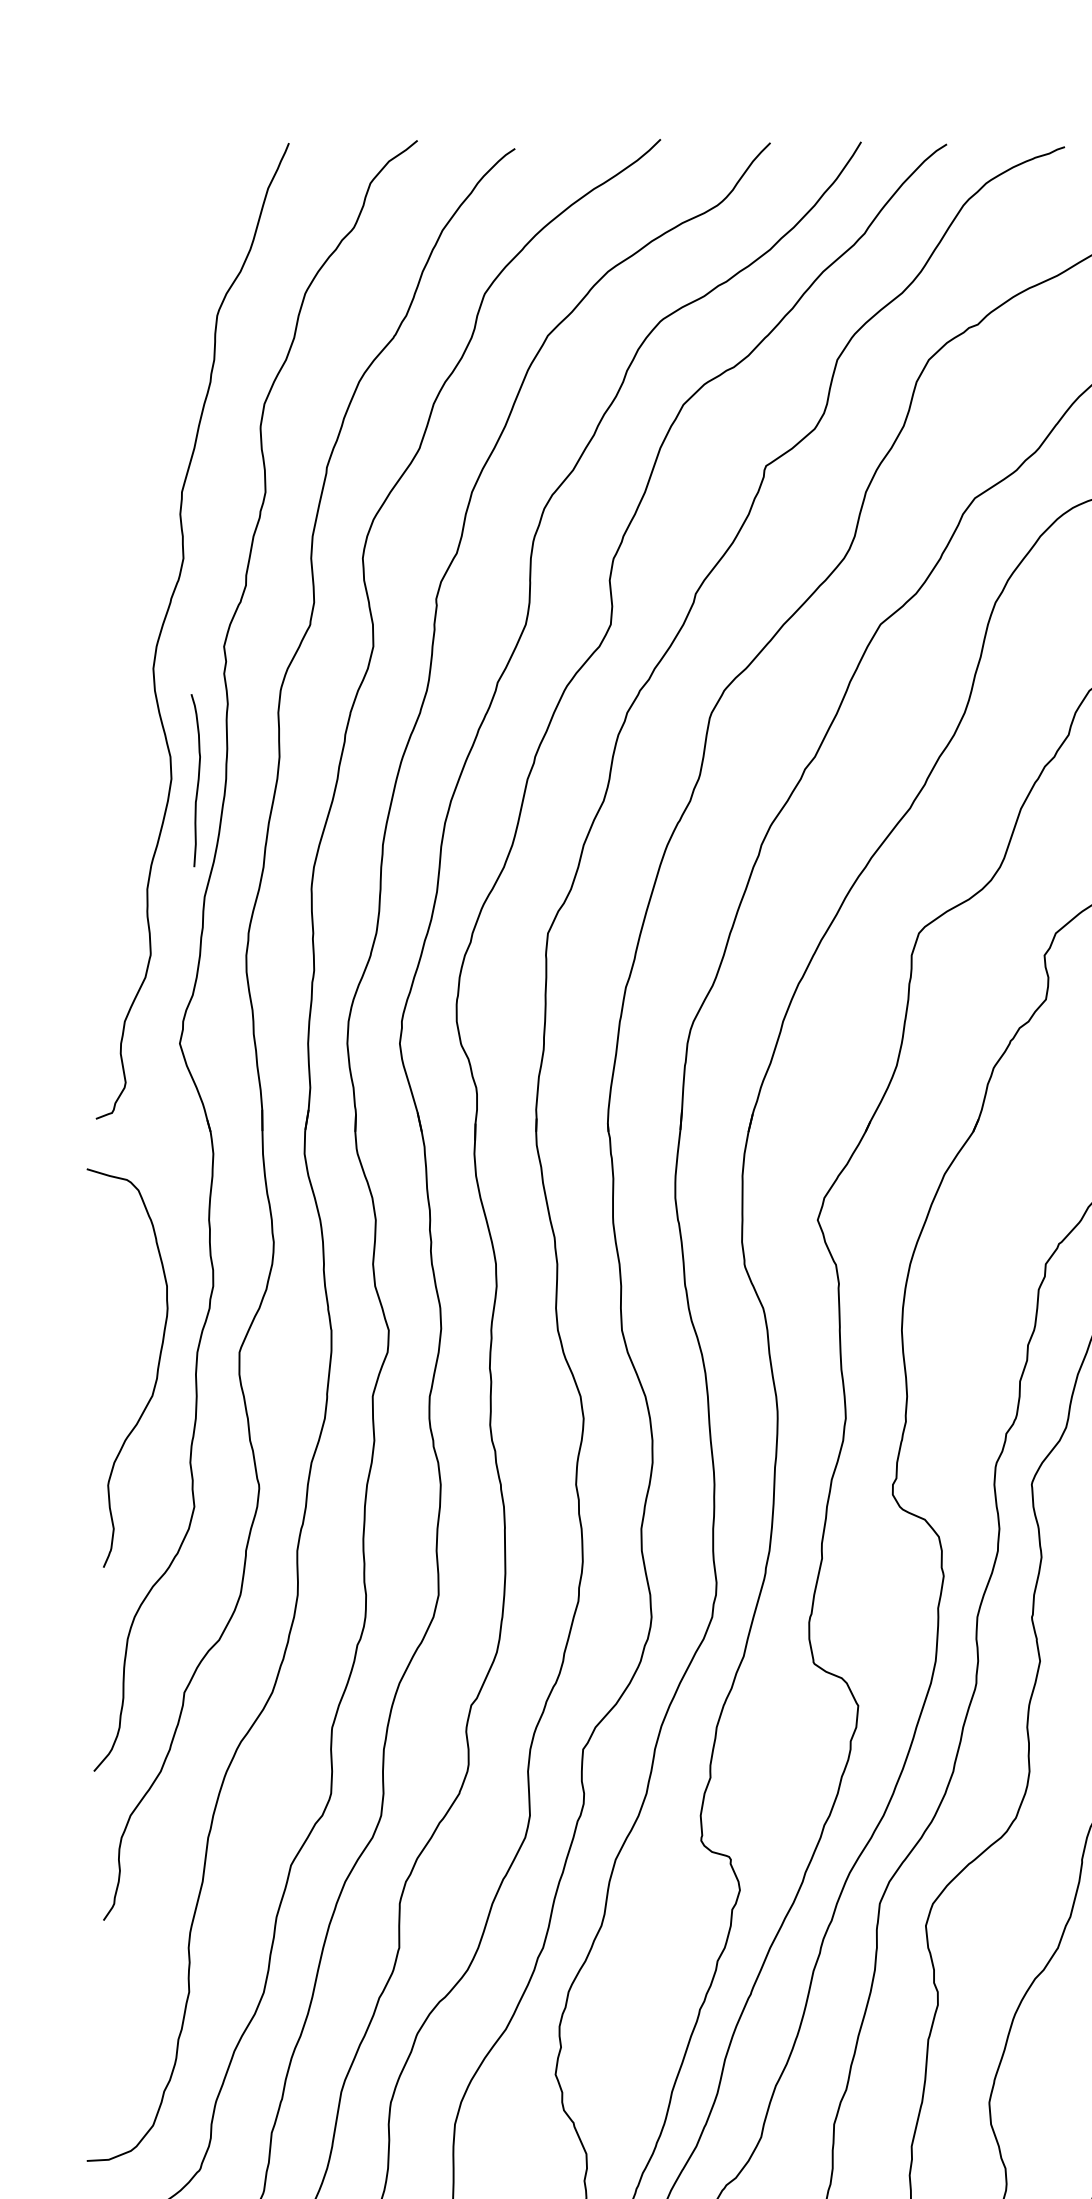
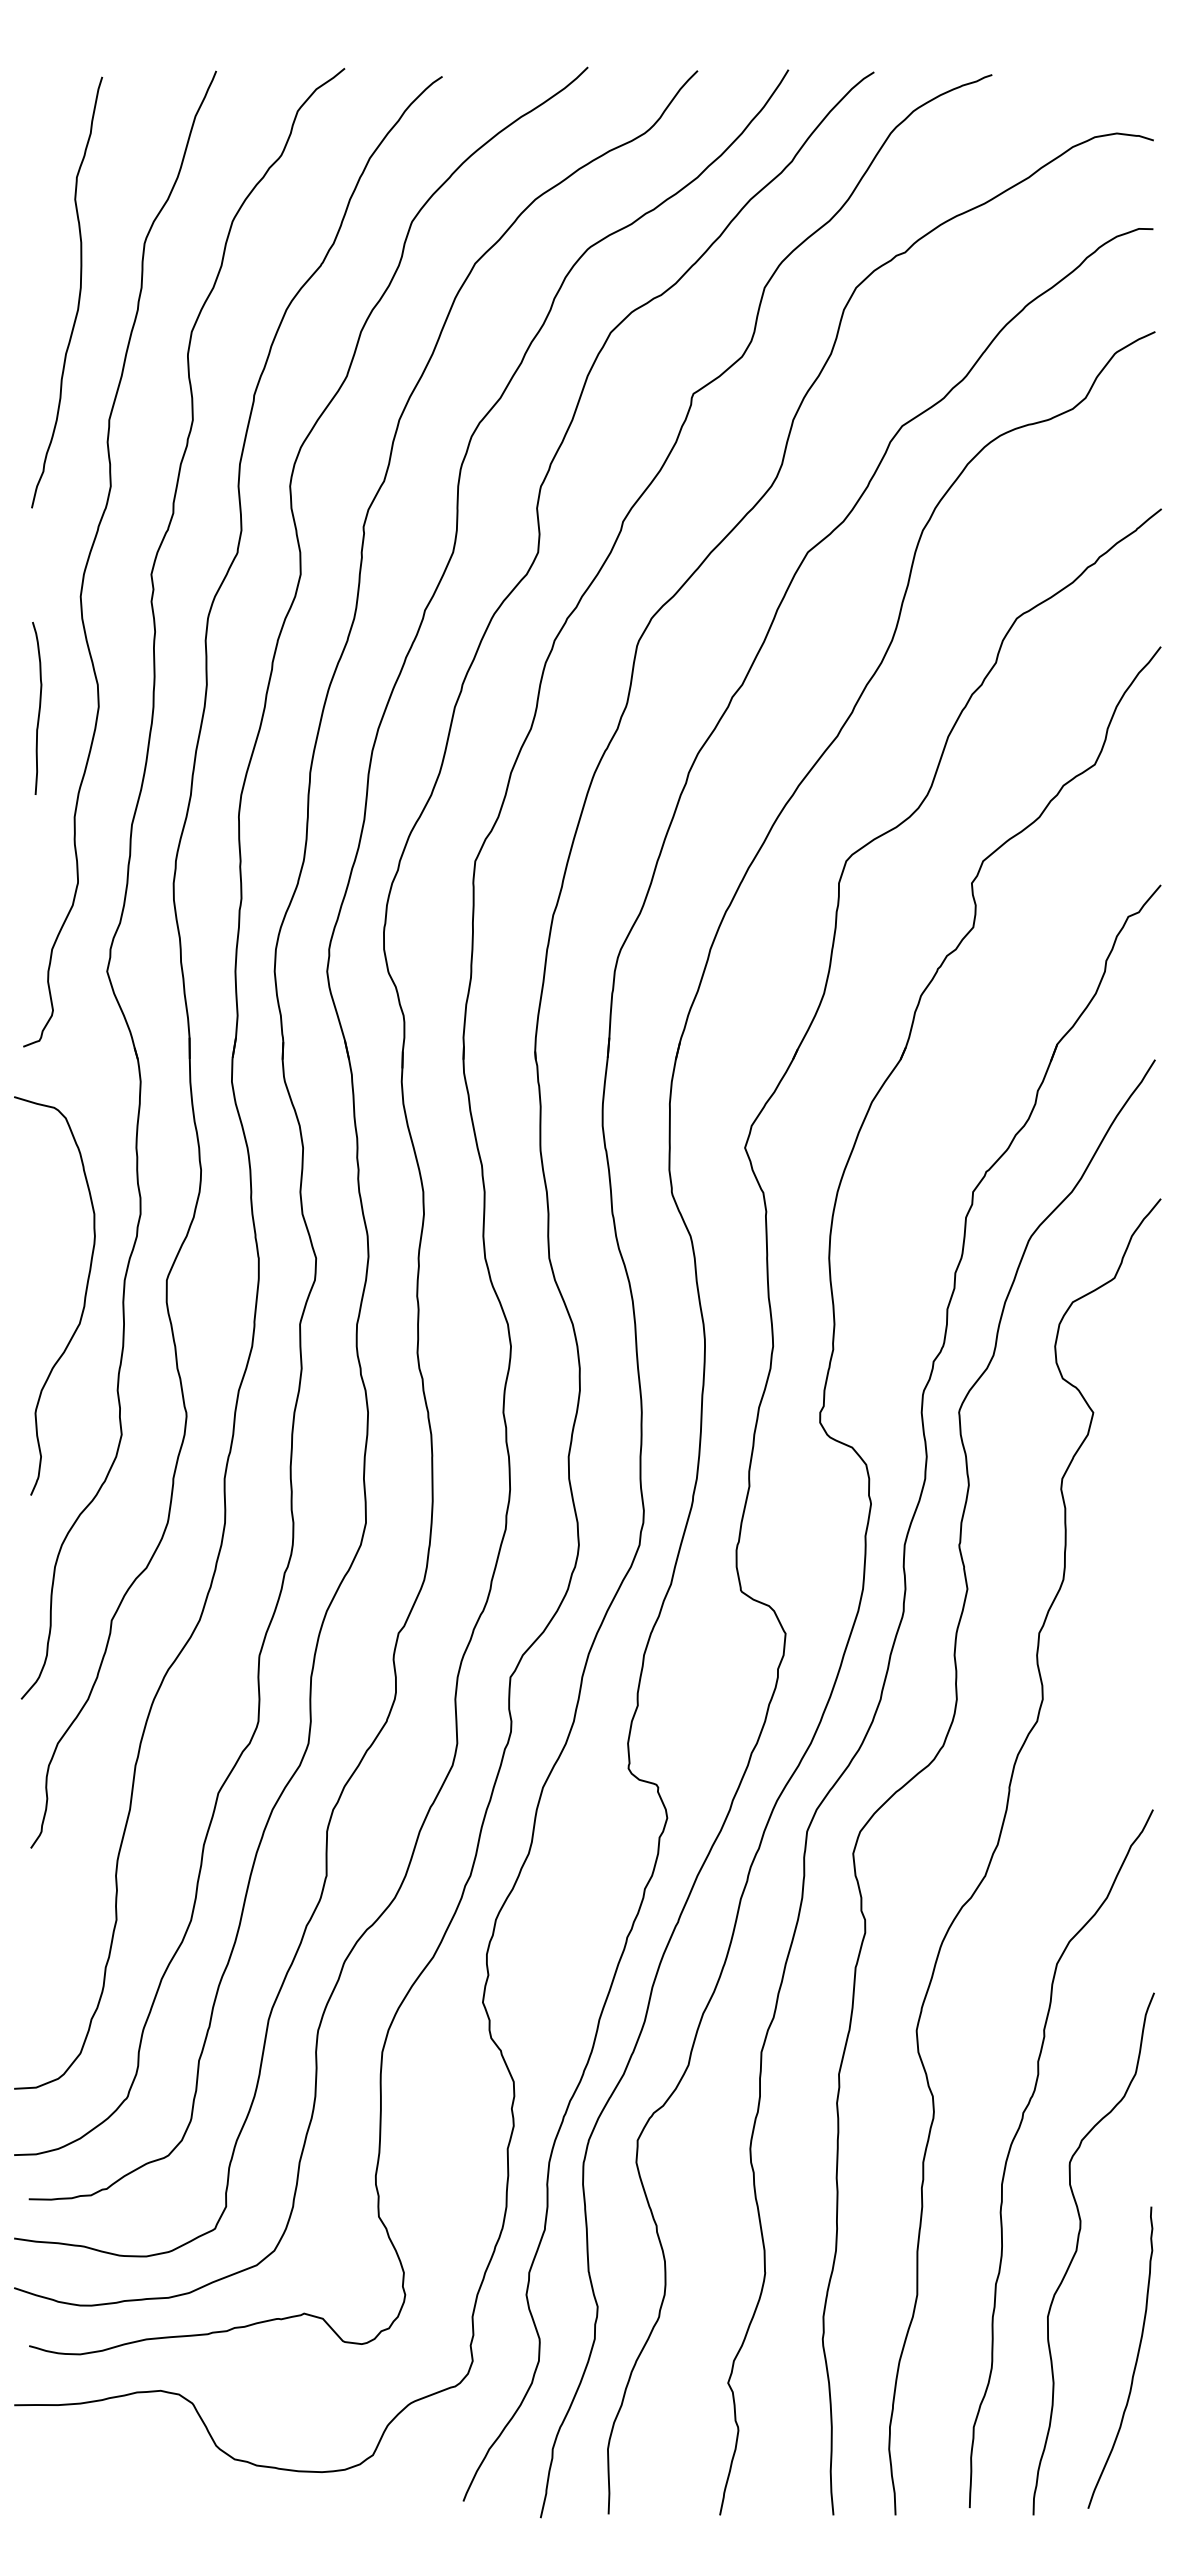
curve: (151, 368) -> (78, 296), added
curve: (197, 780) -> (38, 708), moved

